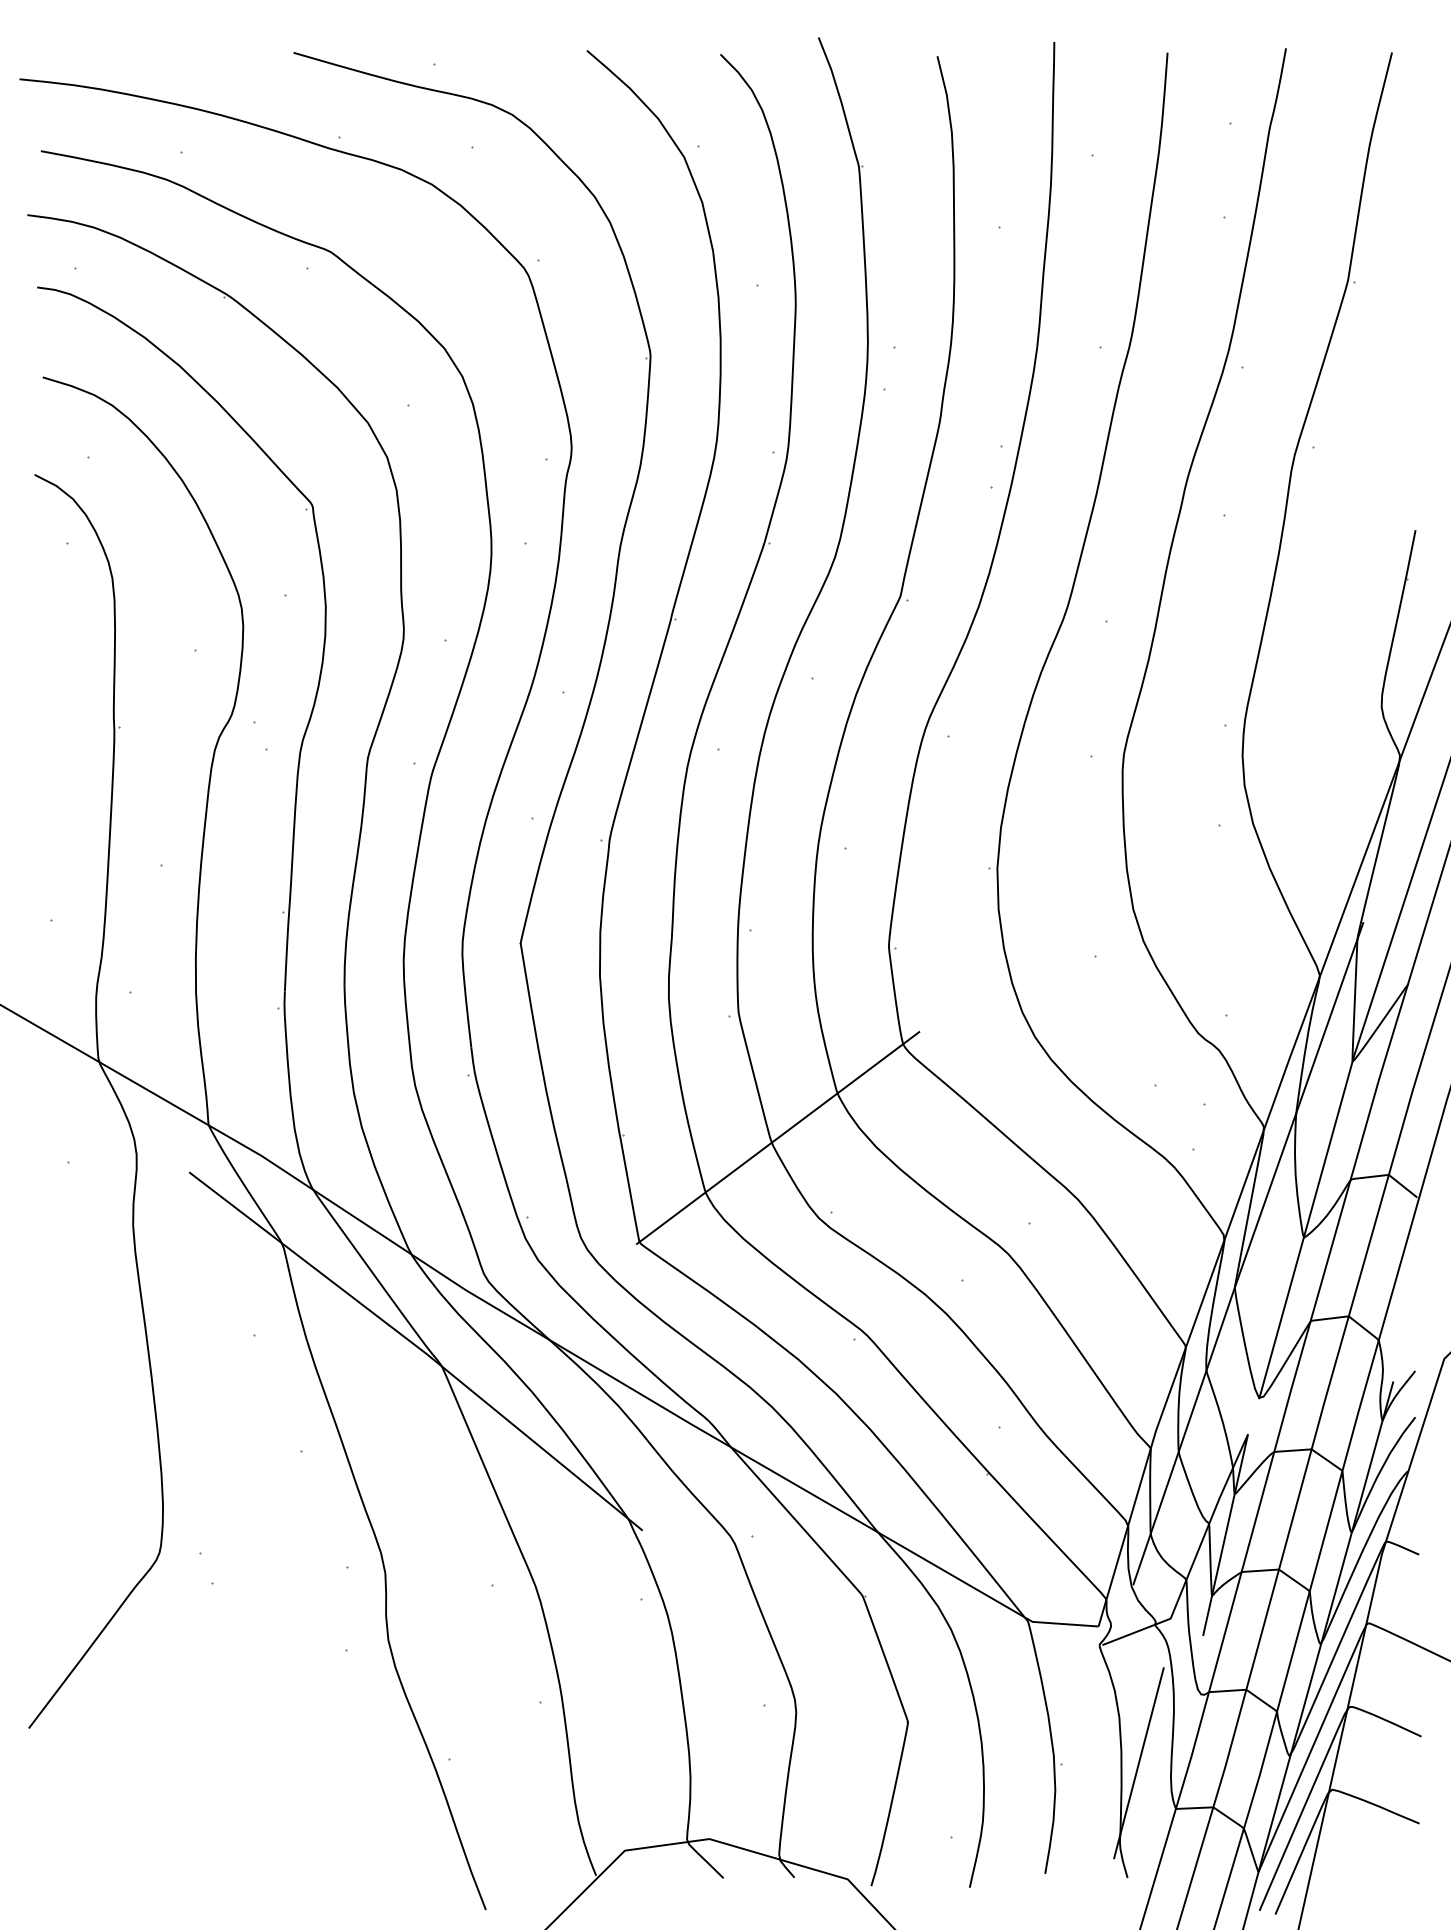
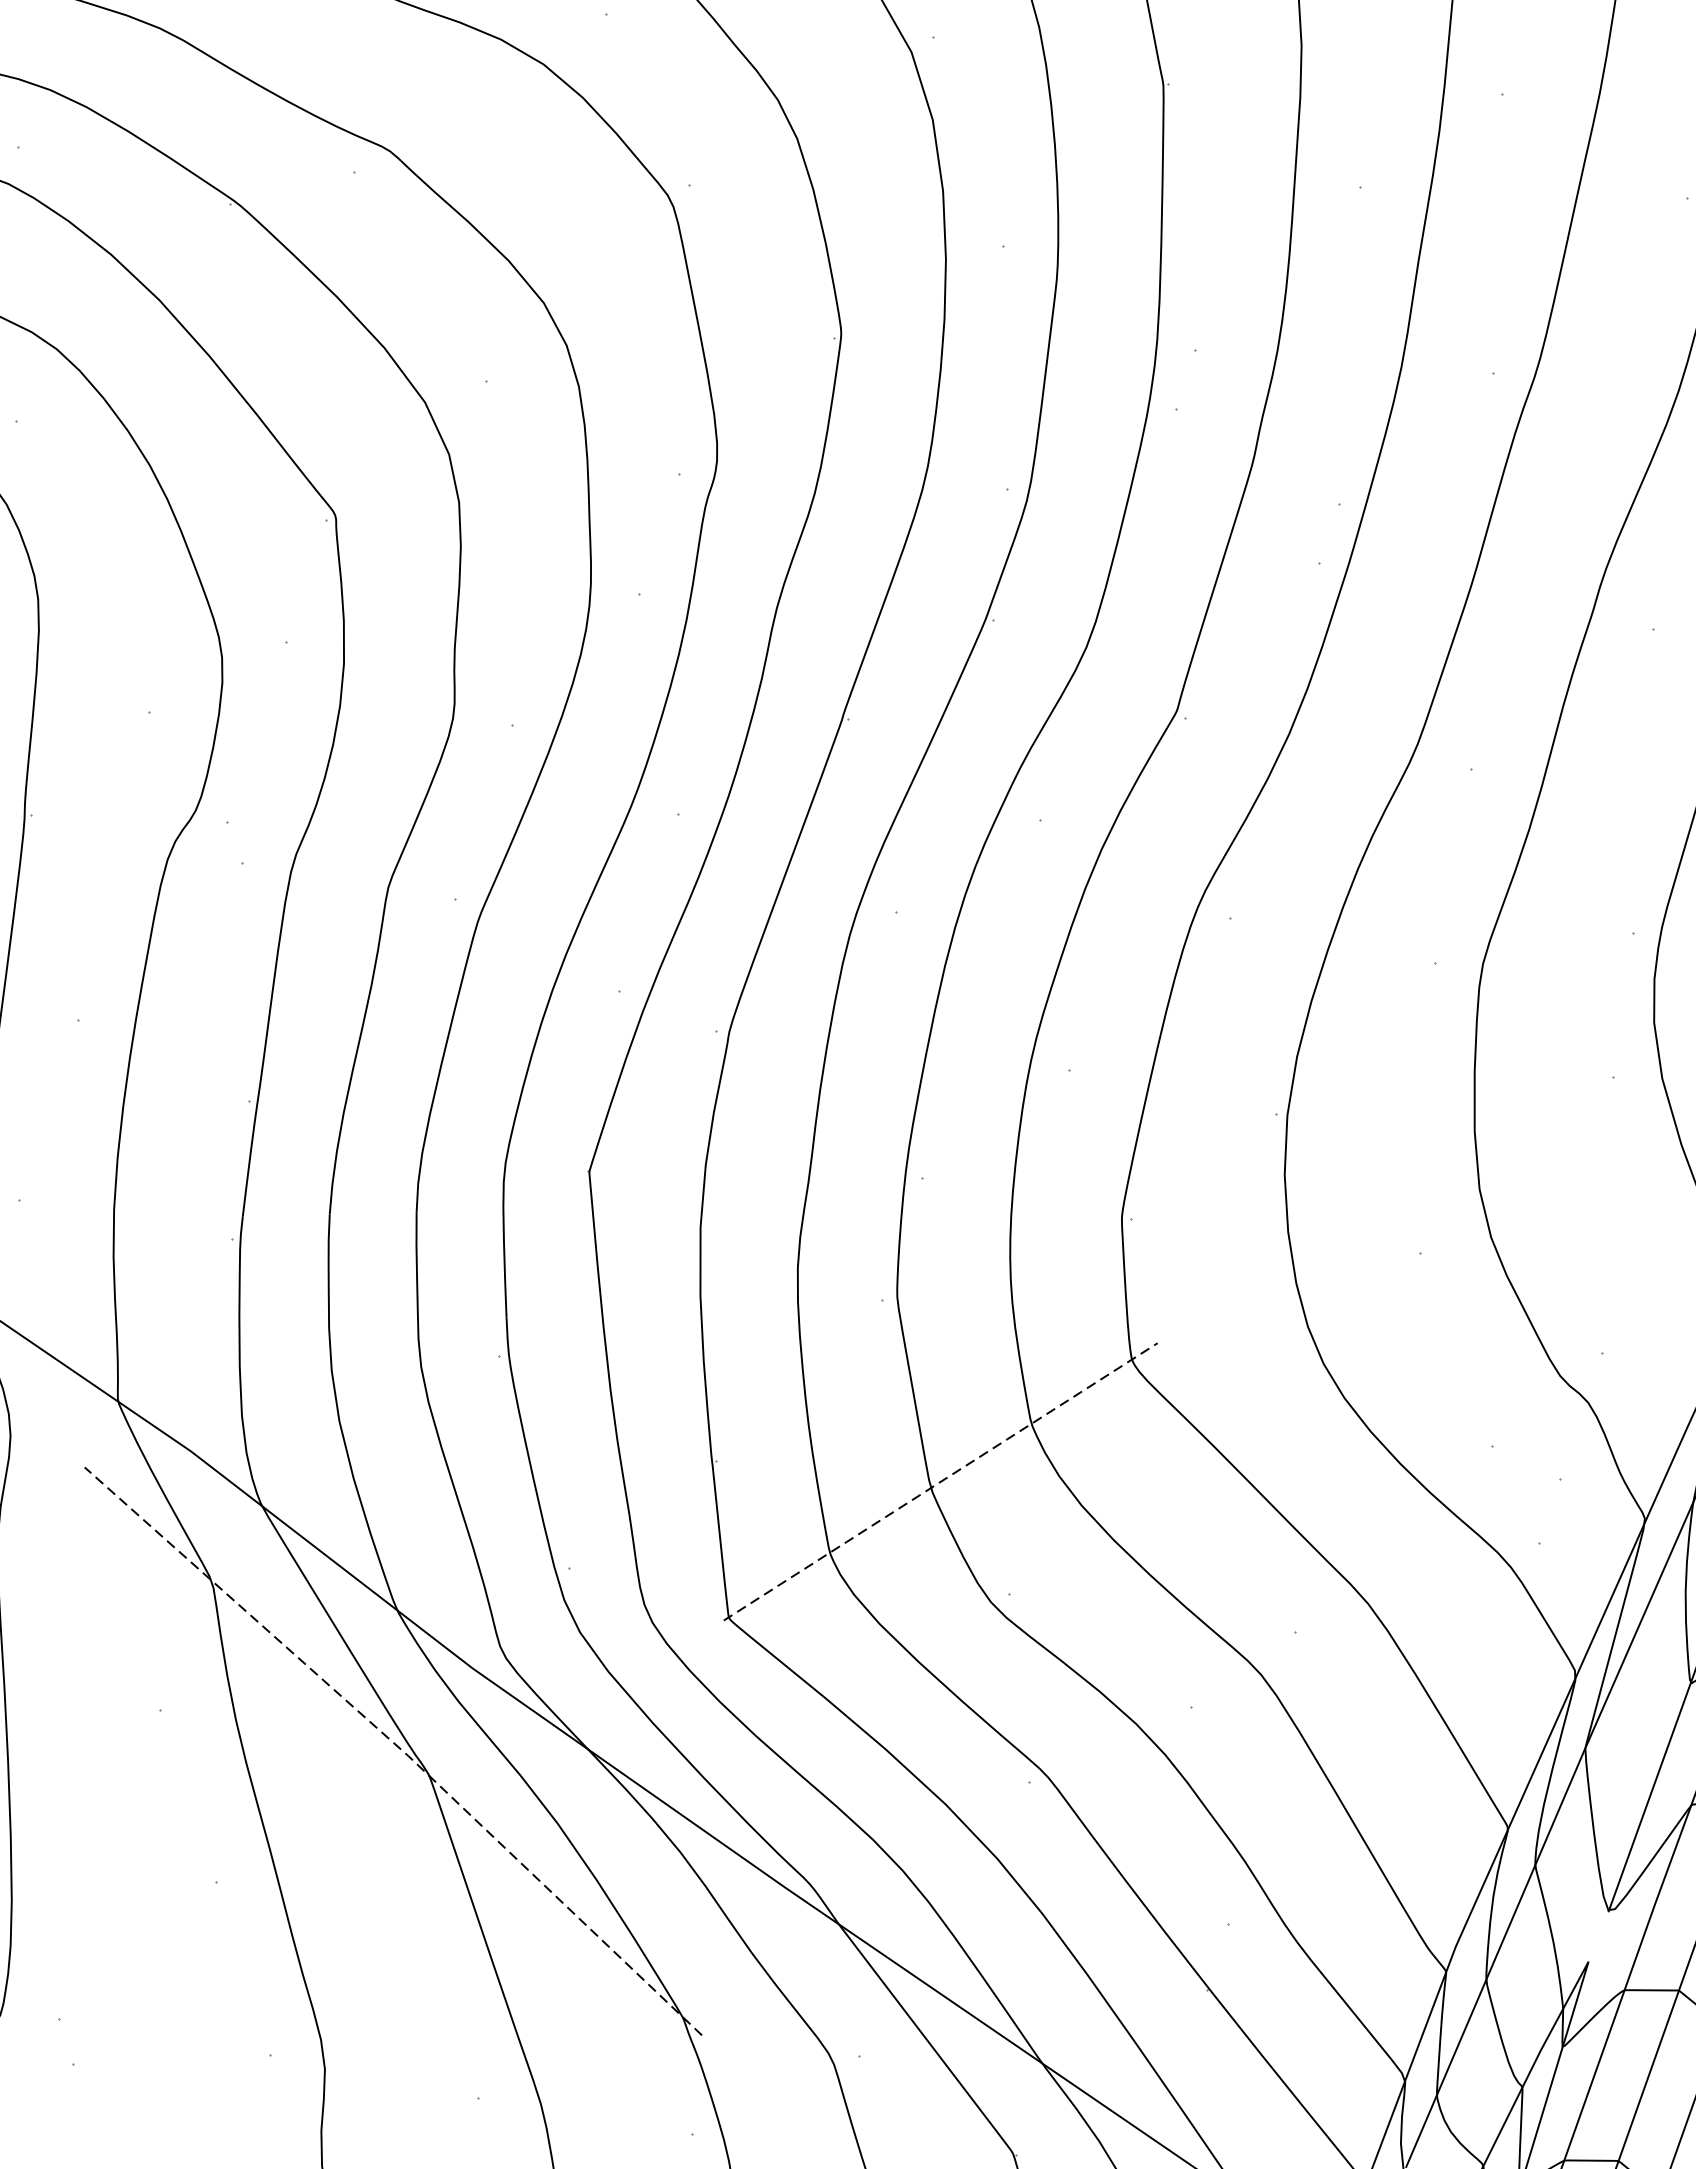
line: (778, 1137) -> (941, 1481), solid -> dashed
line: (419, 1348) -> (398, 1747), solid -> dashed

